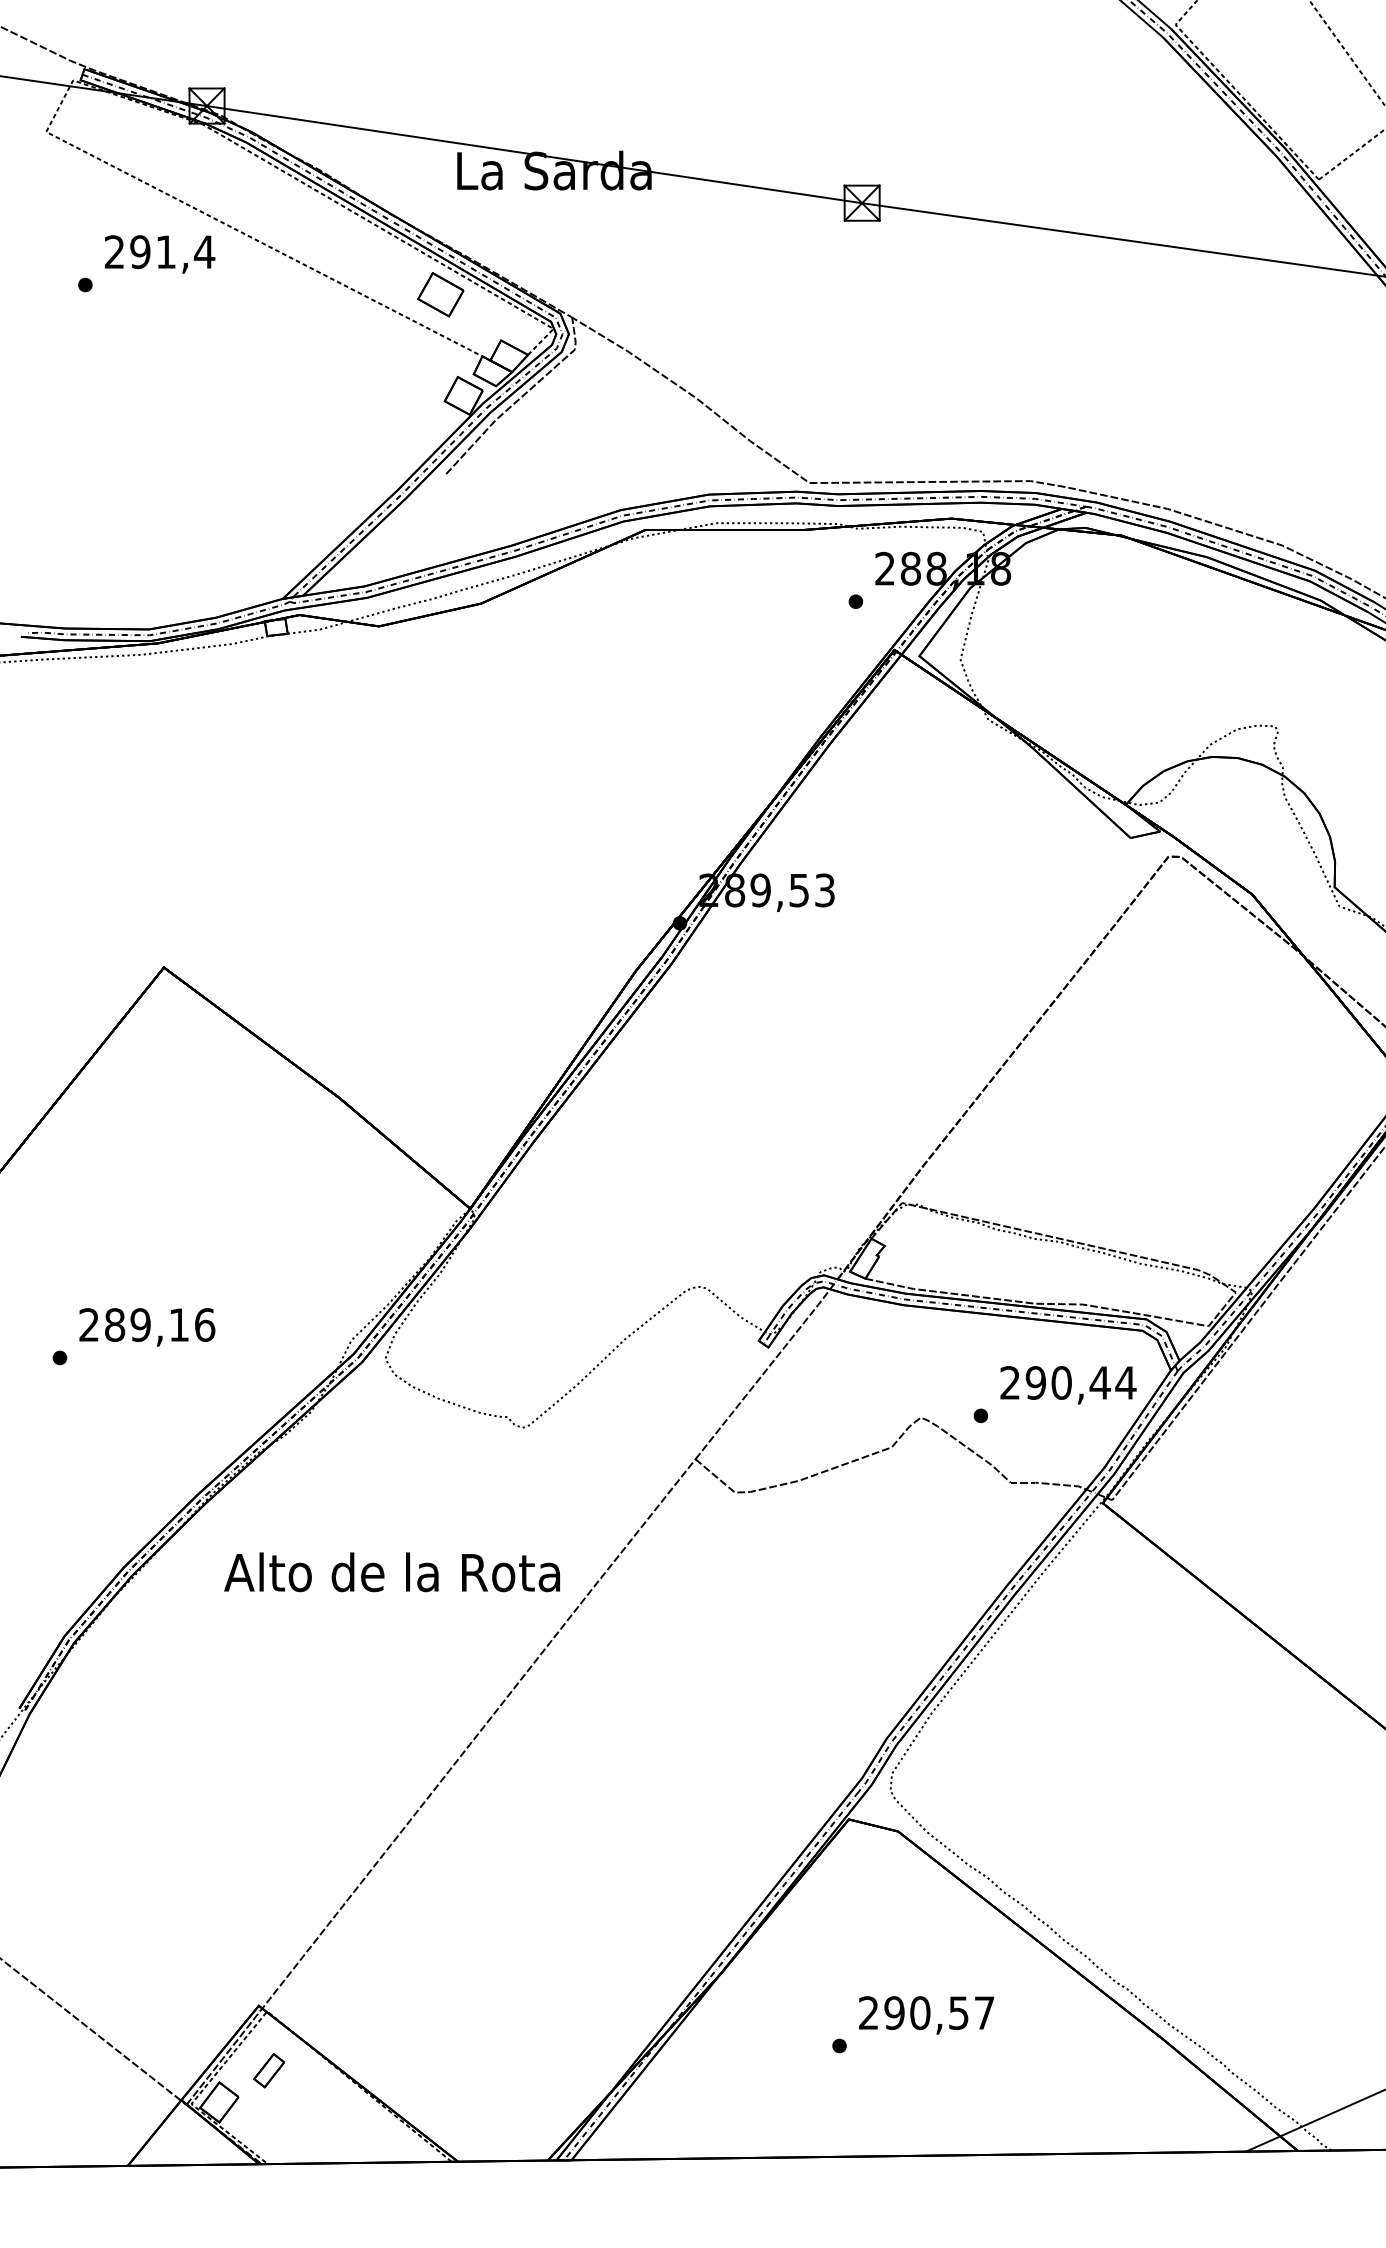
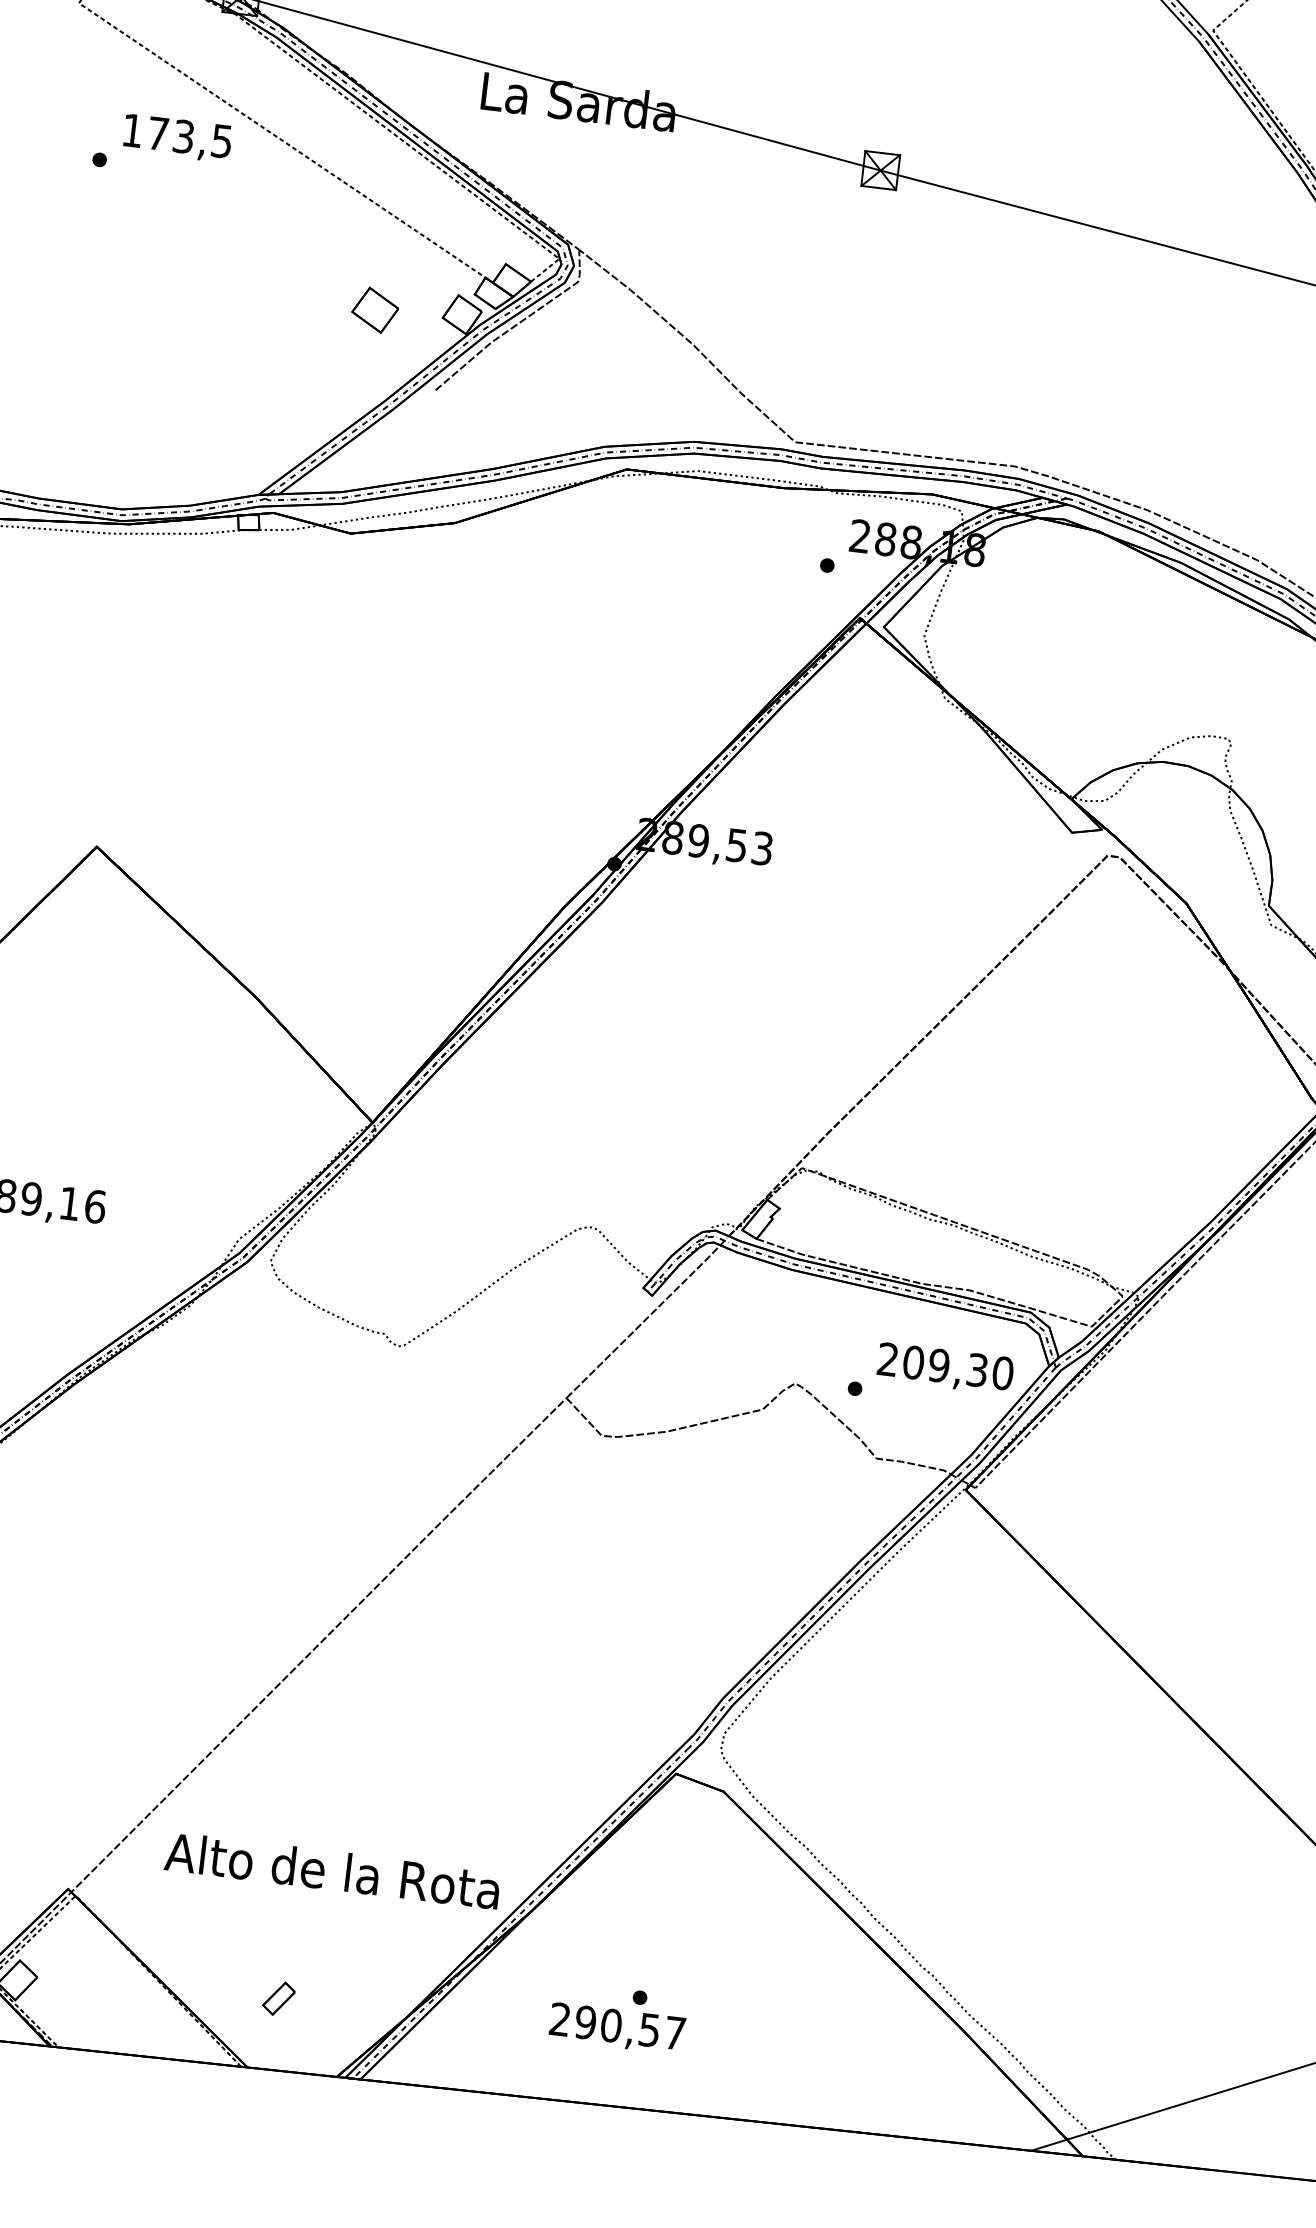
text: (159, 252) -> (177, 136), 291,4 -> 173,5
part: (440, 294) -> (375, 309), moved
text: (1080, 1382) -> (957, 1367), 290,44 -> 209,30
text: (391, 1572) -> (331, 1870), moved
text: (926, 2015) -> (617, 2028), moved
part: (268, 2070) -> (278, 1998), moved

